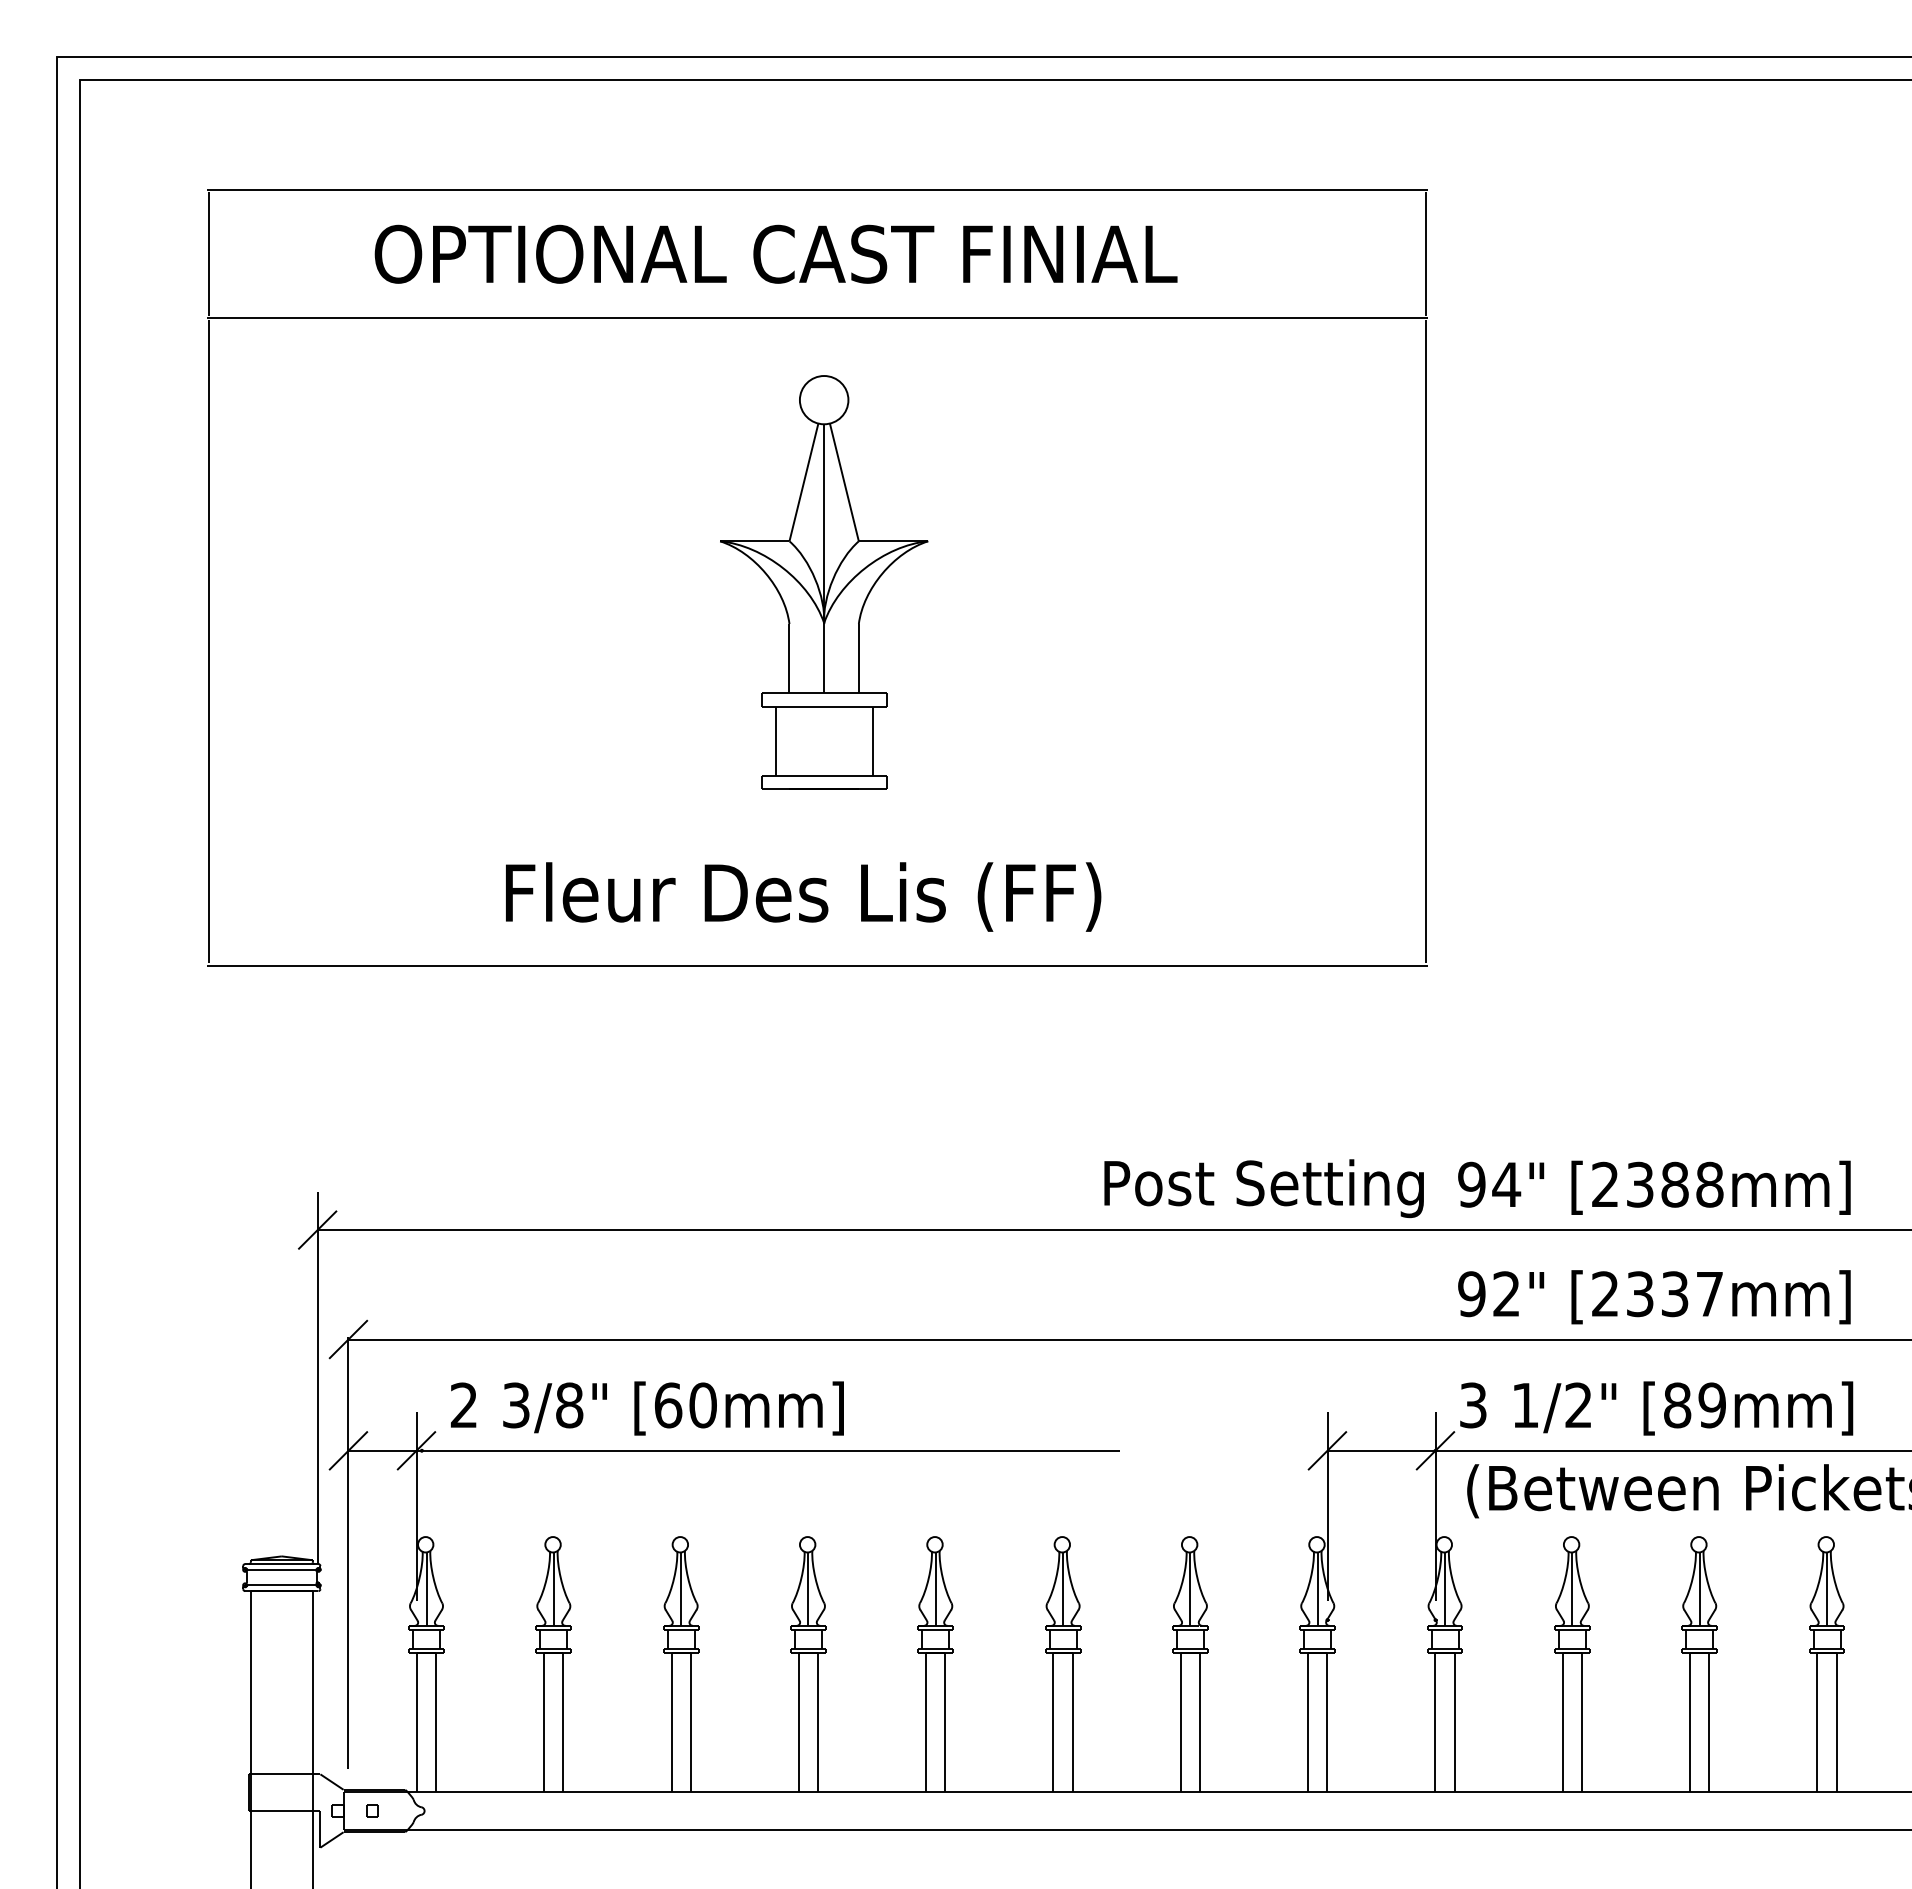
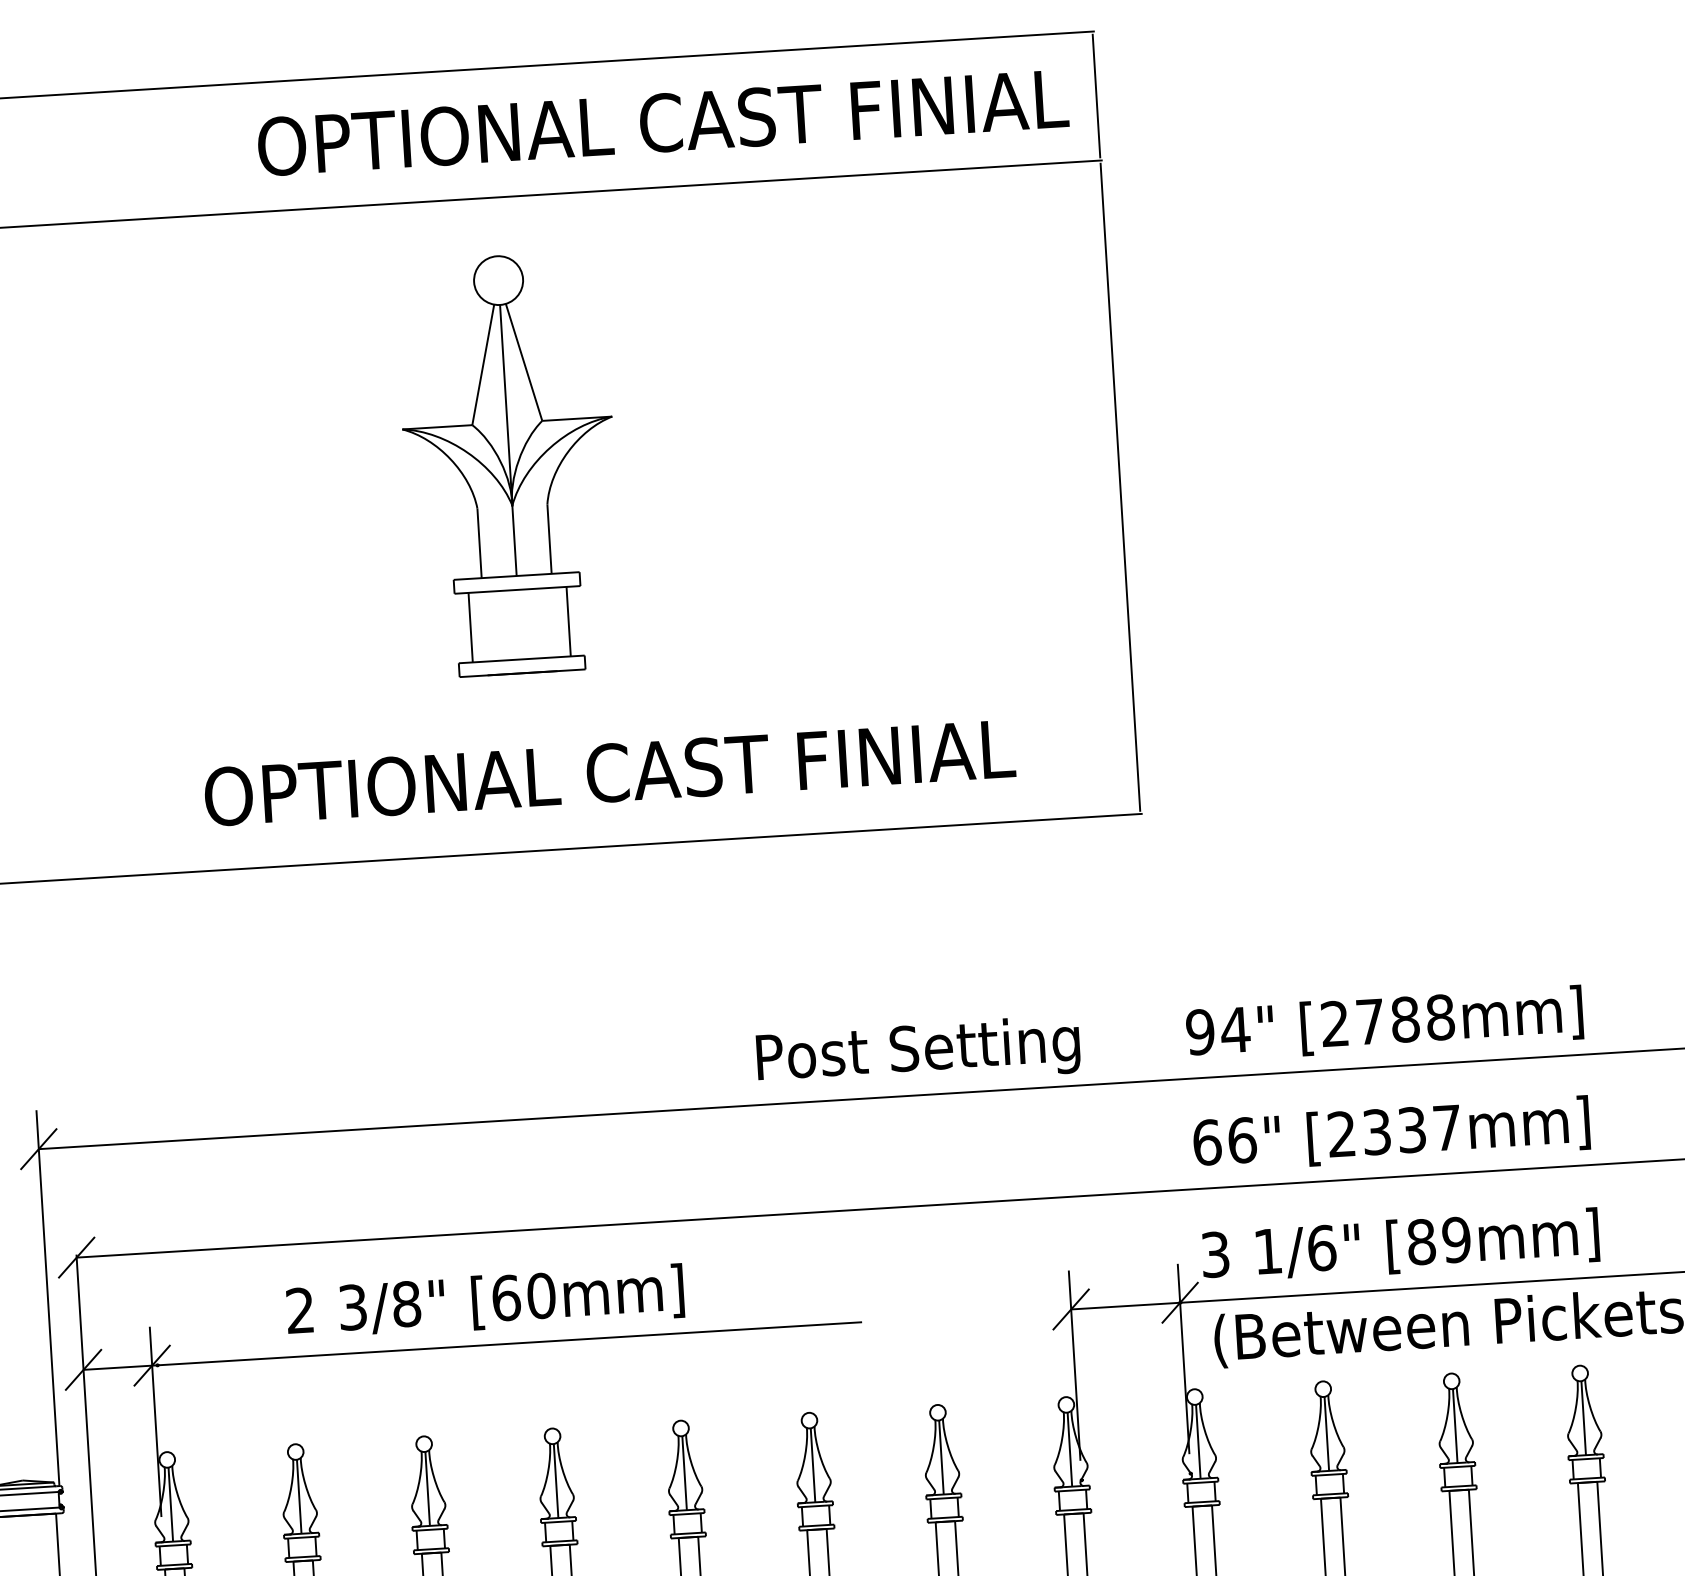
text: (775, 253) -> (662, 122), moved
text: (904, 896) -> (610, 776), Fleur Des Lis (FF) -> OPTIONAL CAST FINIAL
text: (1640, 1184) -> (1370, 1021), [2388mm] -> [2788mm]
text: (1263, 1188) -> (917, 1053), moved
text: (1489, 1294) -> (1224, 1141), 92" -> 66"
text: (1578, 1405) -> (1321, 1248), 1/2" -> 1/6"
text: (647, 1408) -> (485, 1302), moved

